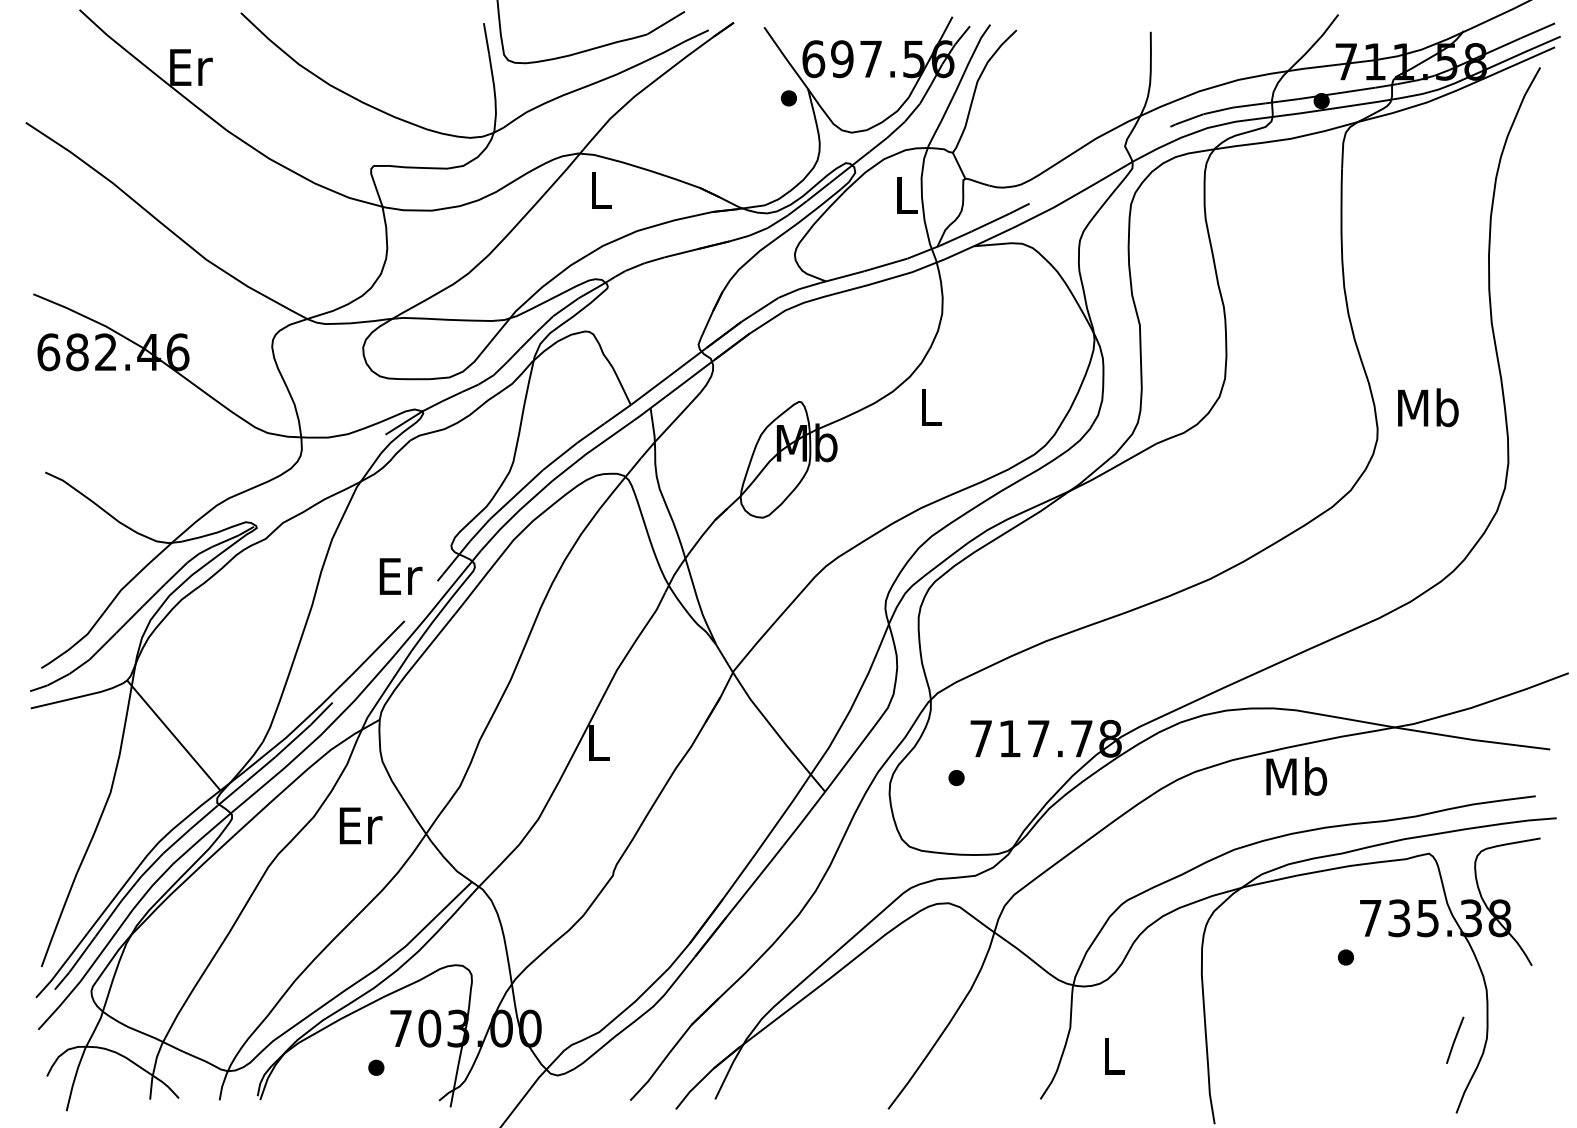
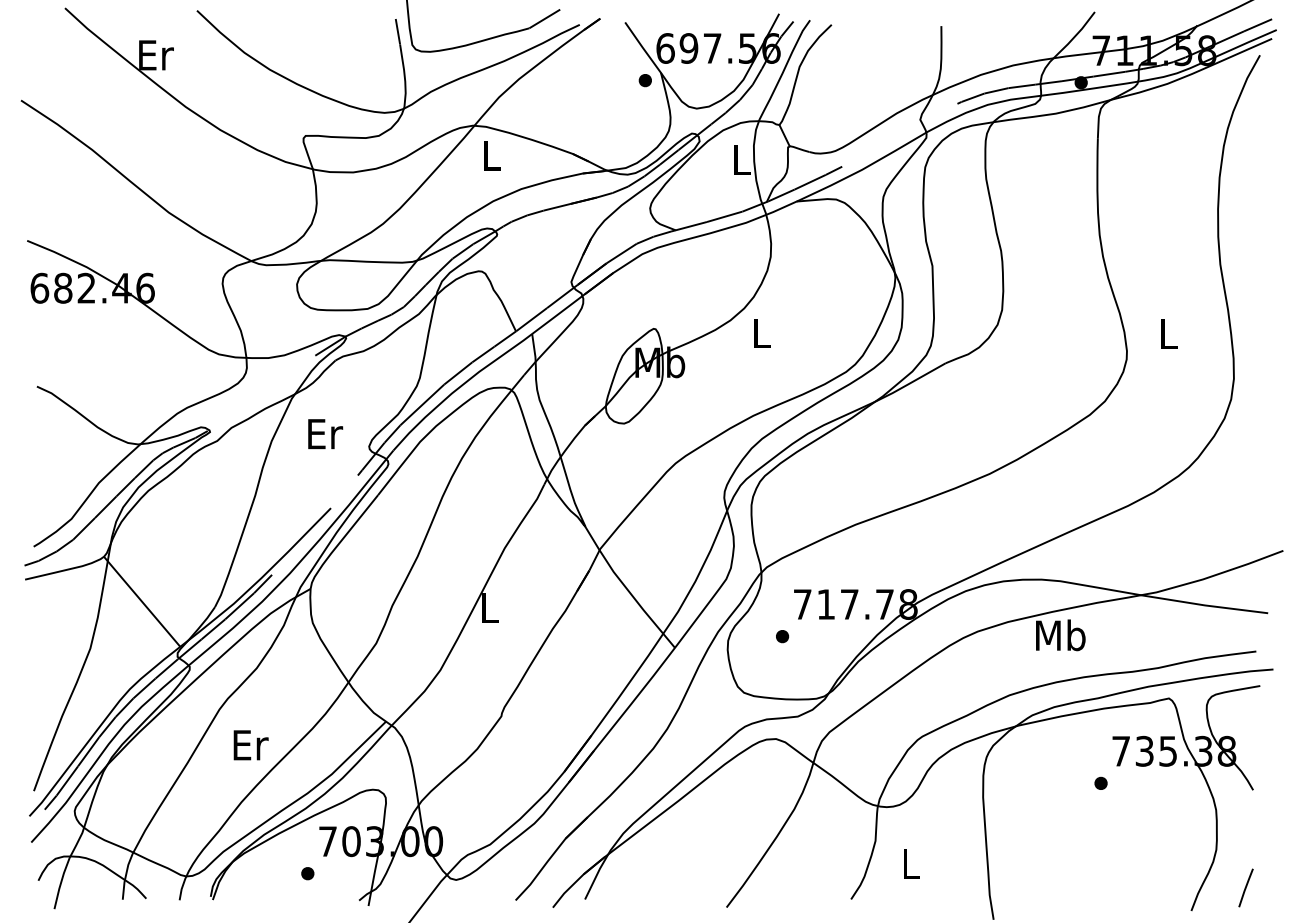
text: (1428, 407) -> (1168, 333), Mb -> L
text: (400, 576) -> (325, 434), moved
text: (360, 825) -> (250, 744), moved
line: (1455, 1039) -> (1246, 887), moved

